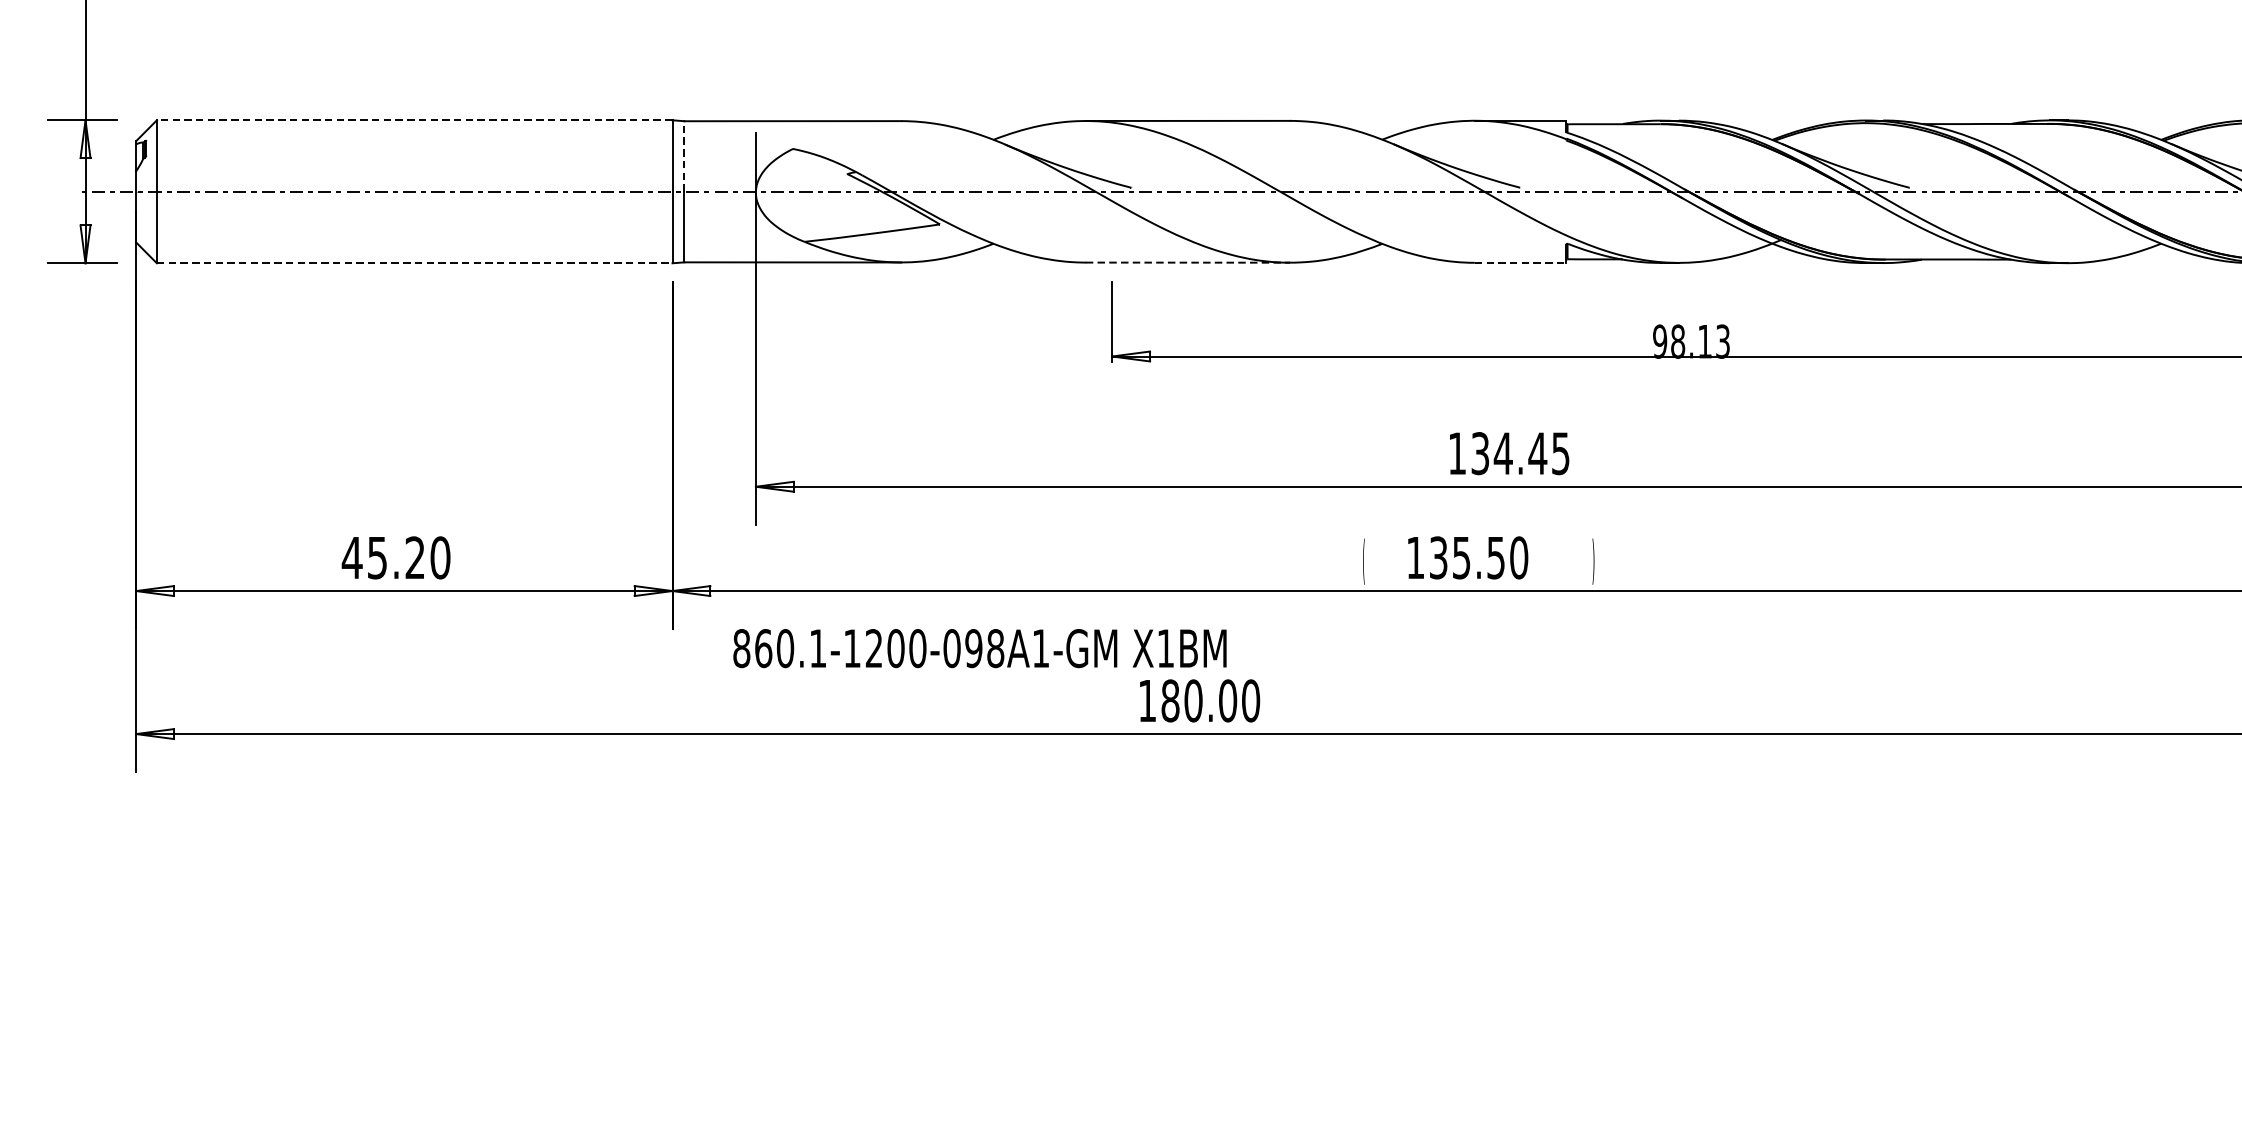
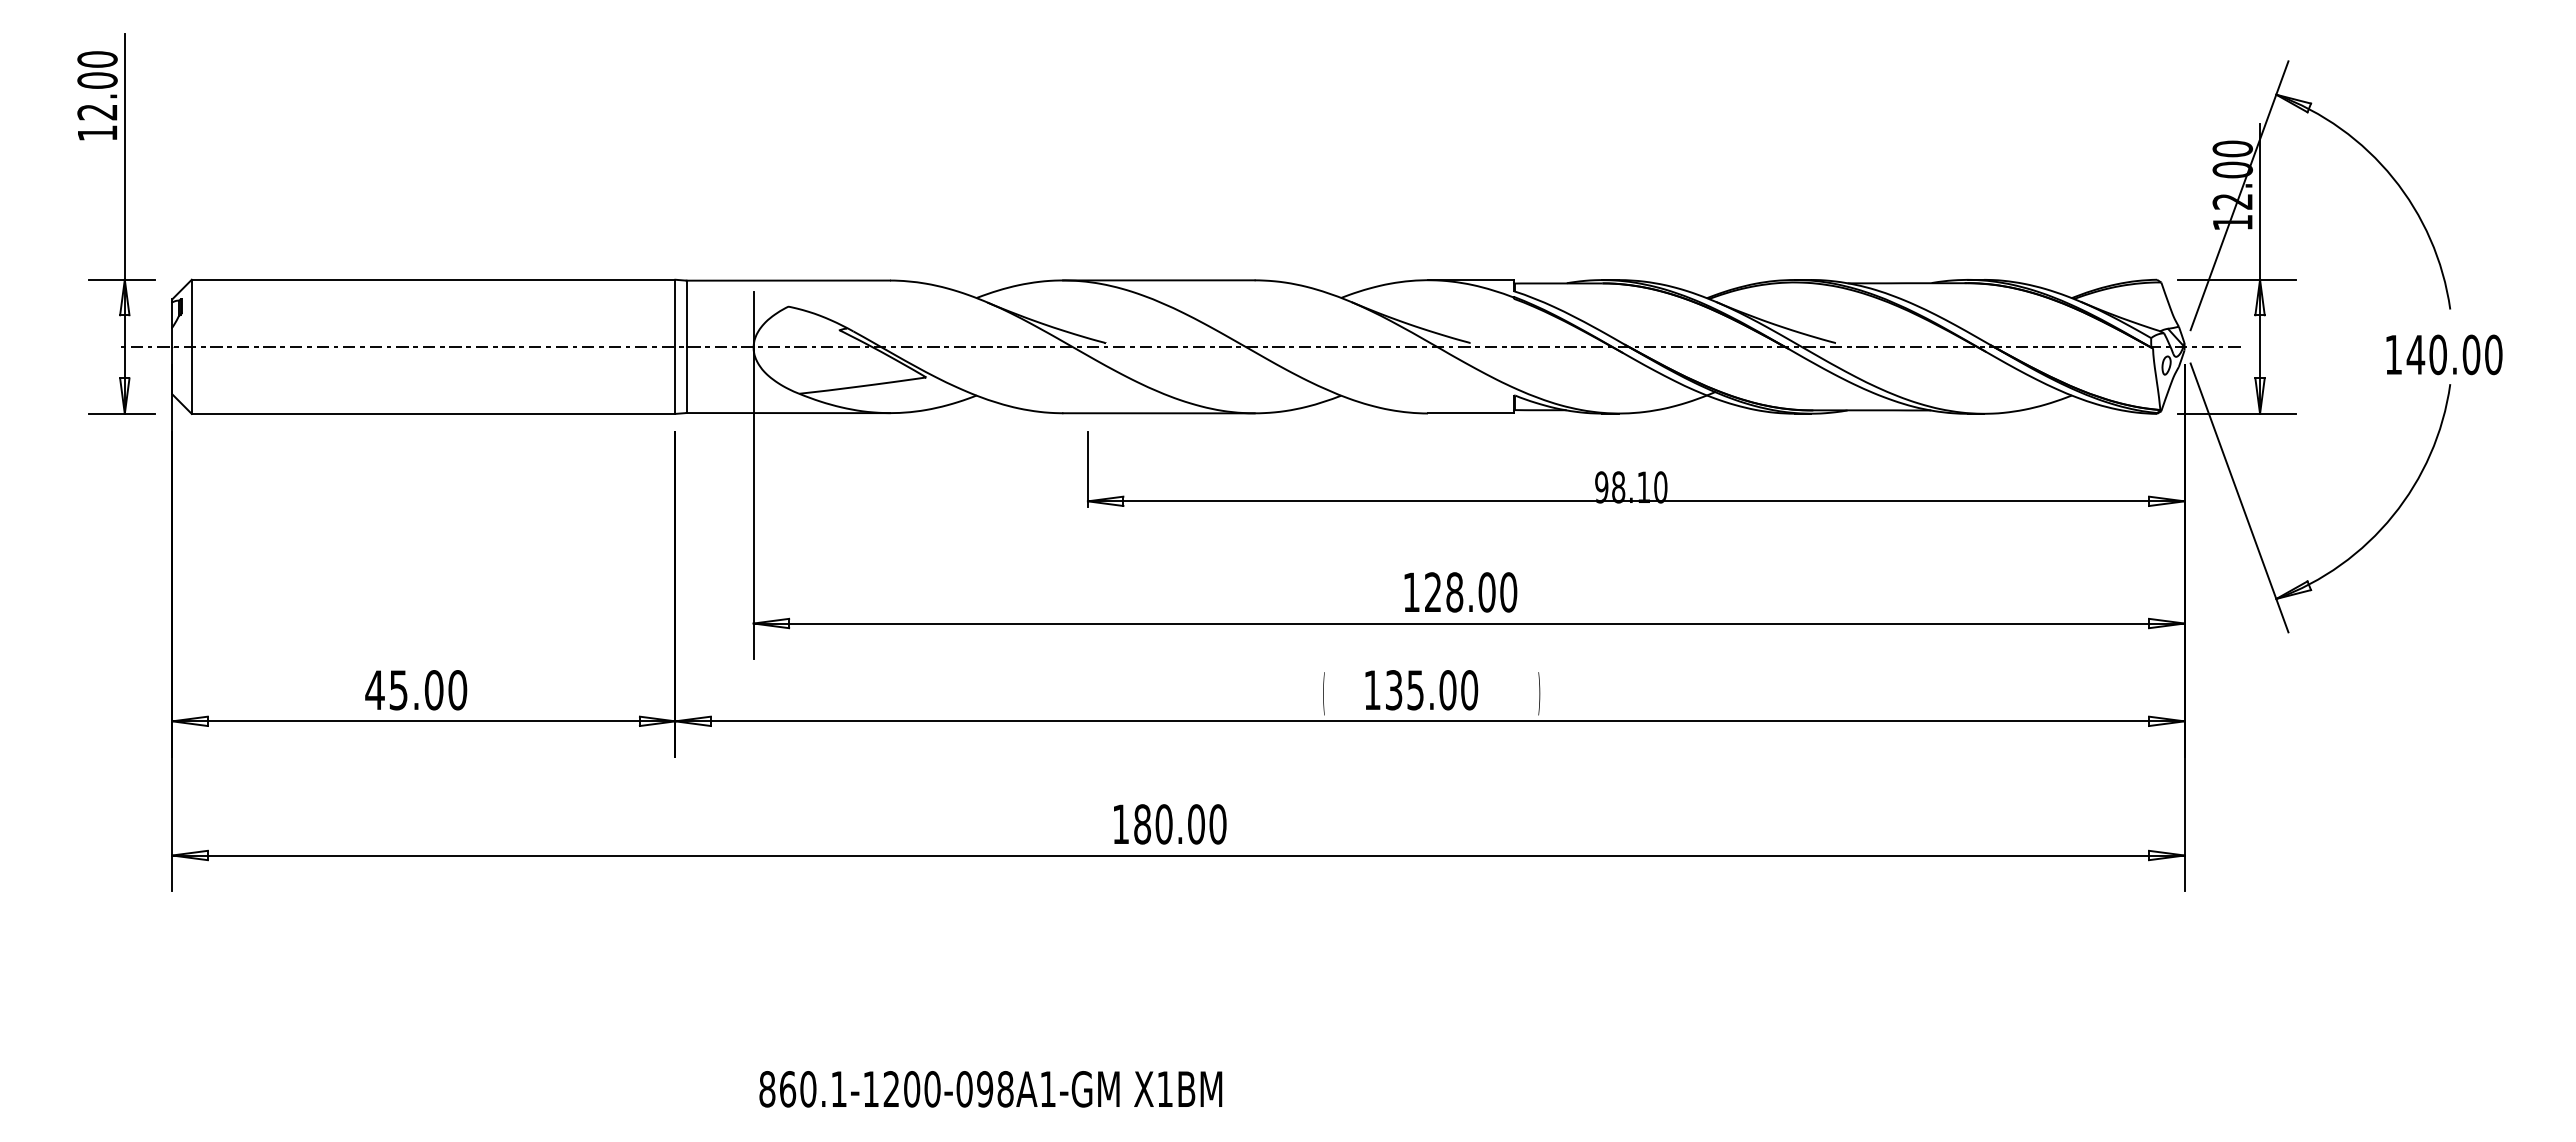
line: (414, 120) -> (433, 279), dashed -> solid
line: (684, 156) -> (686, 313), dashed -> solid
line: (414, 262) -> (433, 413), dashed -> solid
line: (1187, 262) -> (1158, 413), dashed -> solid
line: (1520, 262) -> (1470, 413), dashed -> solid
text: (1722, 341) -> (1660, 487), 98.13 -> 98.10
text: (1521, 453) -> (1471, 592), 134.45 -> 128.00
text: (414, 558) -> (433, 690), 45.20 -> 45.00
text: (1495, 558) -> (1447, 690), 135.50 -> 135.00
text: (979, 648) -> (990, 1089), moved

